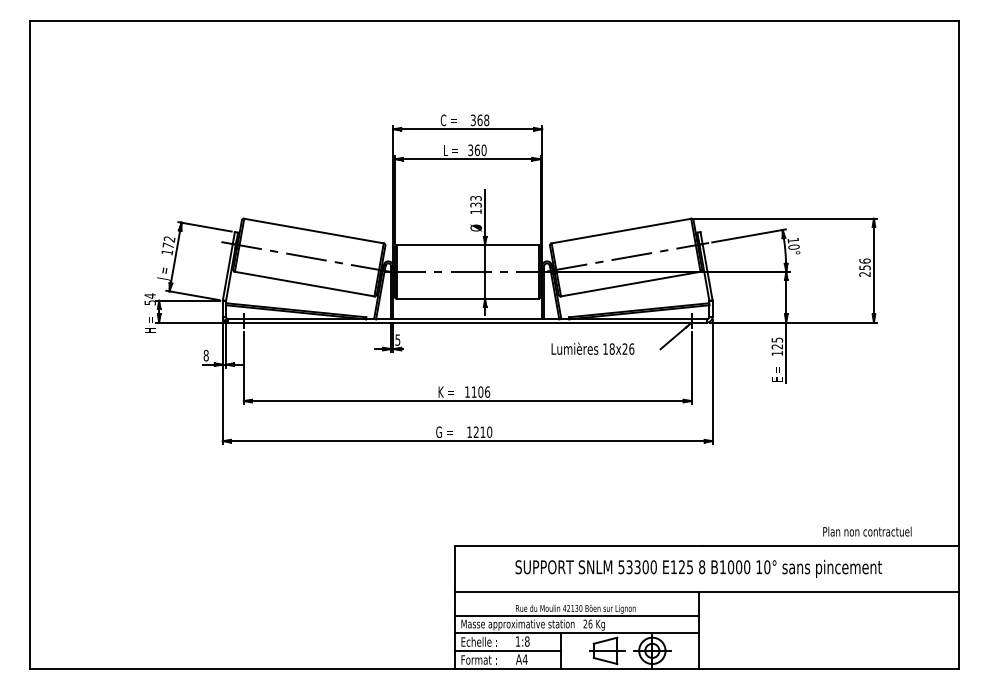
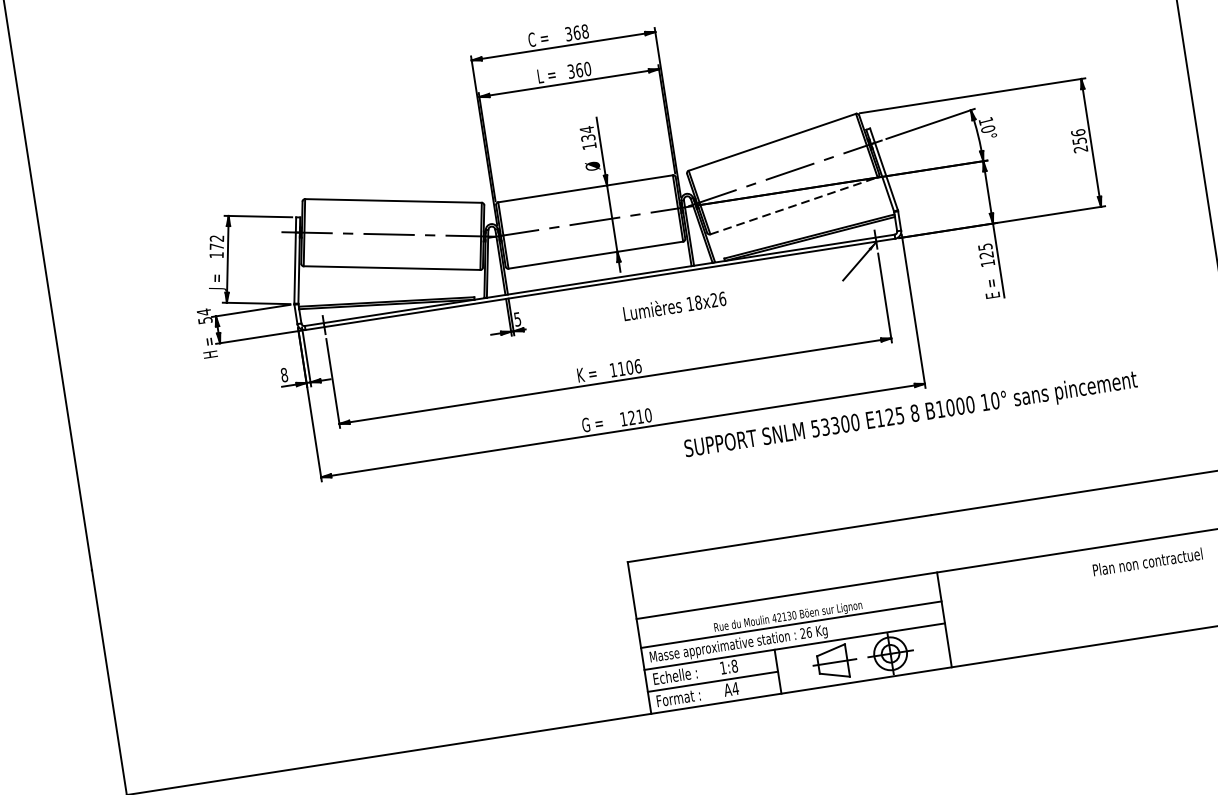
text: (475, 198) -> (586, 130), 133 -> 134
line: (630, 284) -> (793, 206), solid -> dashed
text: (592, 348) -> (674, 305), moved
text: (867, 531) -> (1147, 561), moved
text: (698, 568) -> (910, 415), moved

